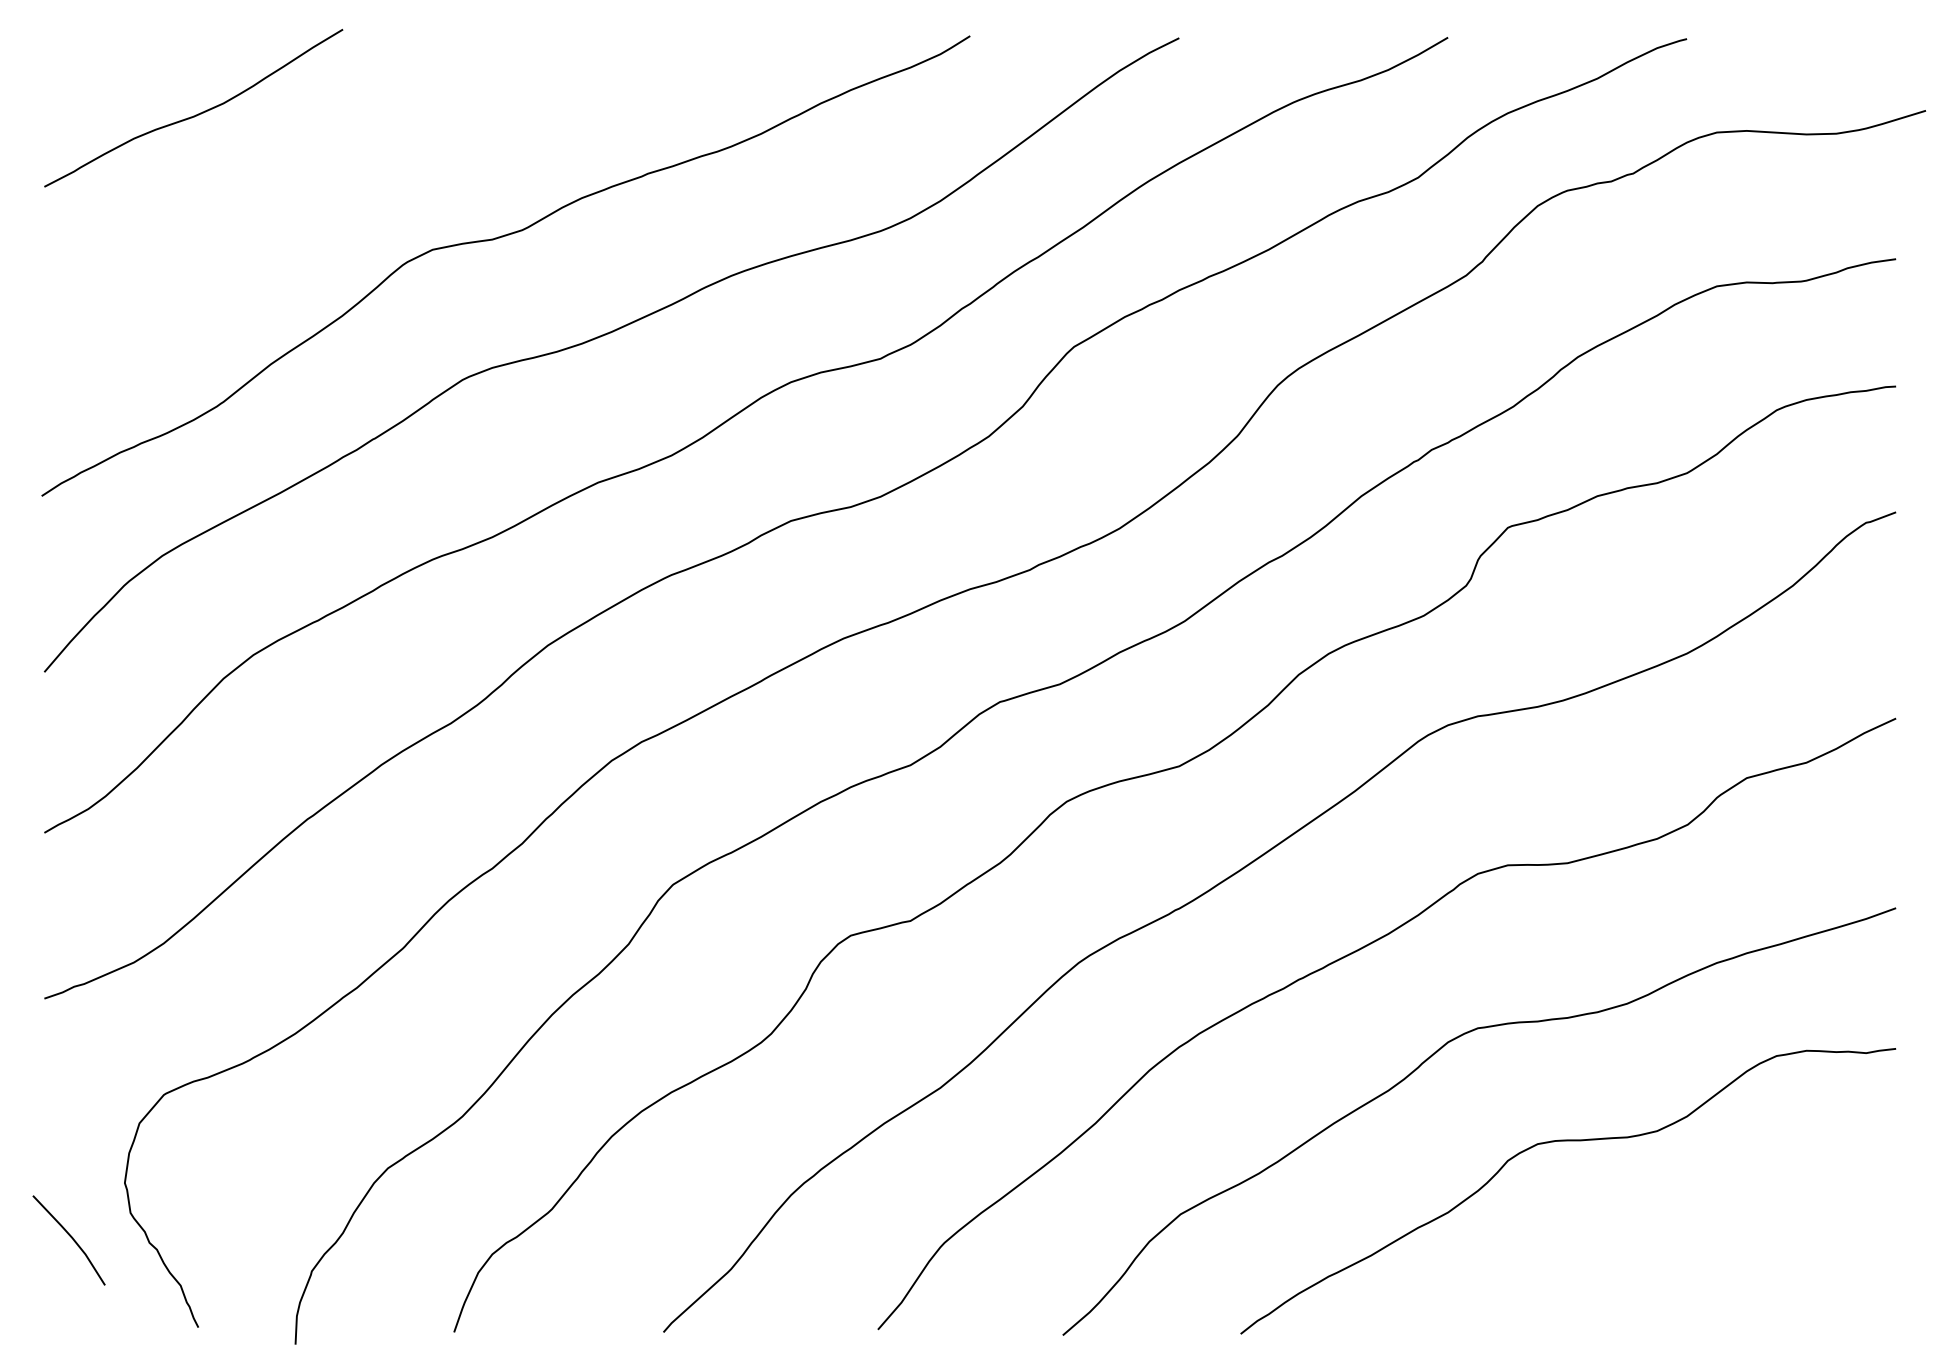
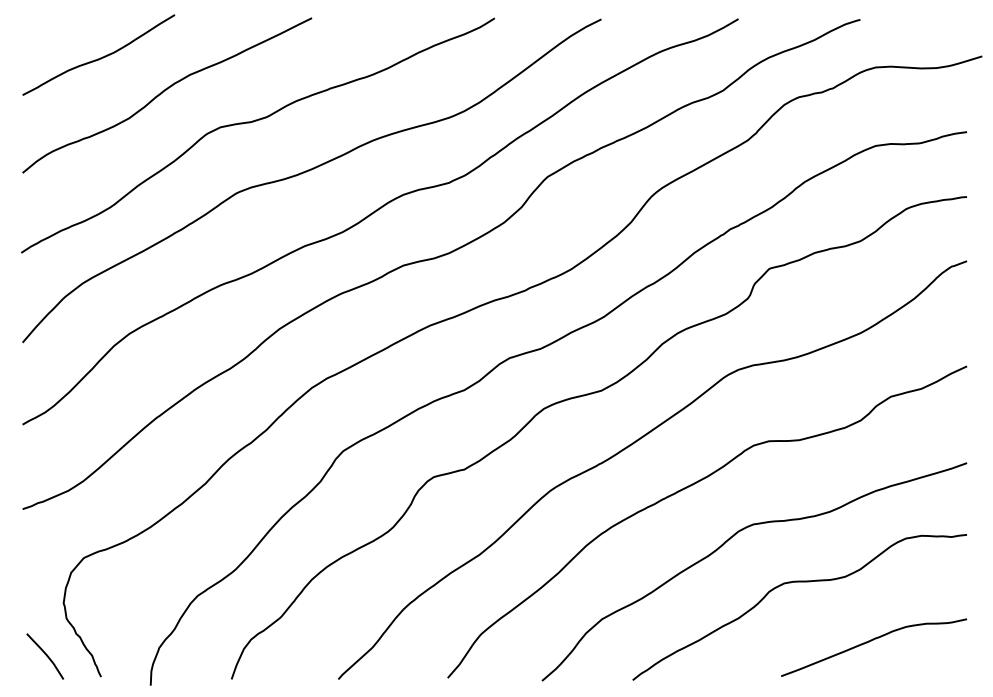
curve: (324, 179) -> (165, 91), added
line: (69, 1238) -> (45, 655), moved
curve: (1708, 1257) -> (871, 641), added

